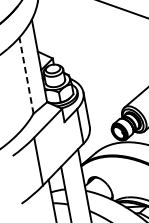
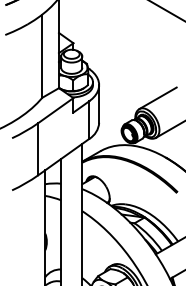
line: (26, 75) -> (42, 56), dashed -> solid

